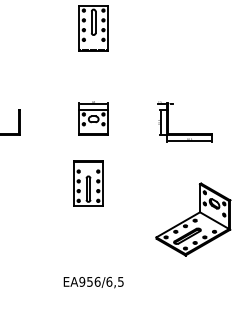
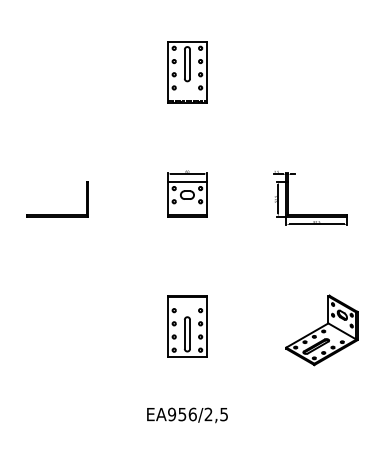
part: (88, 183) -> (187, 326), moved
part: (193, 219) -> (321, 330), size x0.71
text: (109, 281) -> (208, 414), EA956/6,5 -> EA956/2,5

